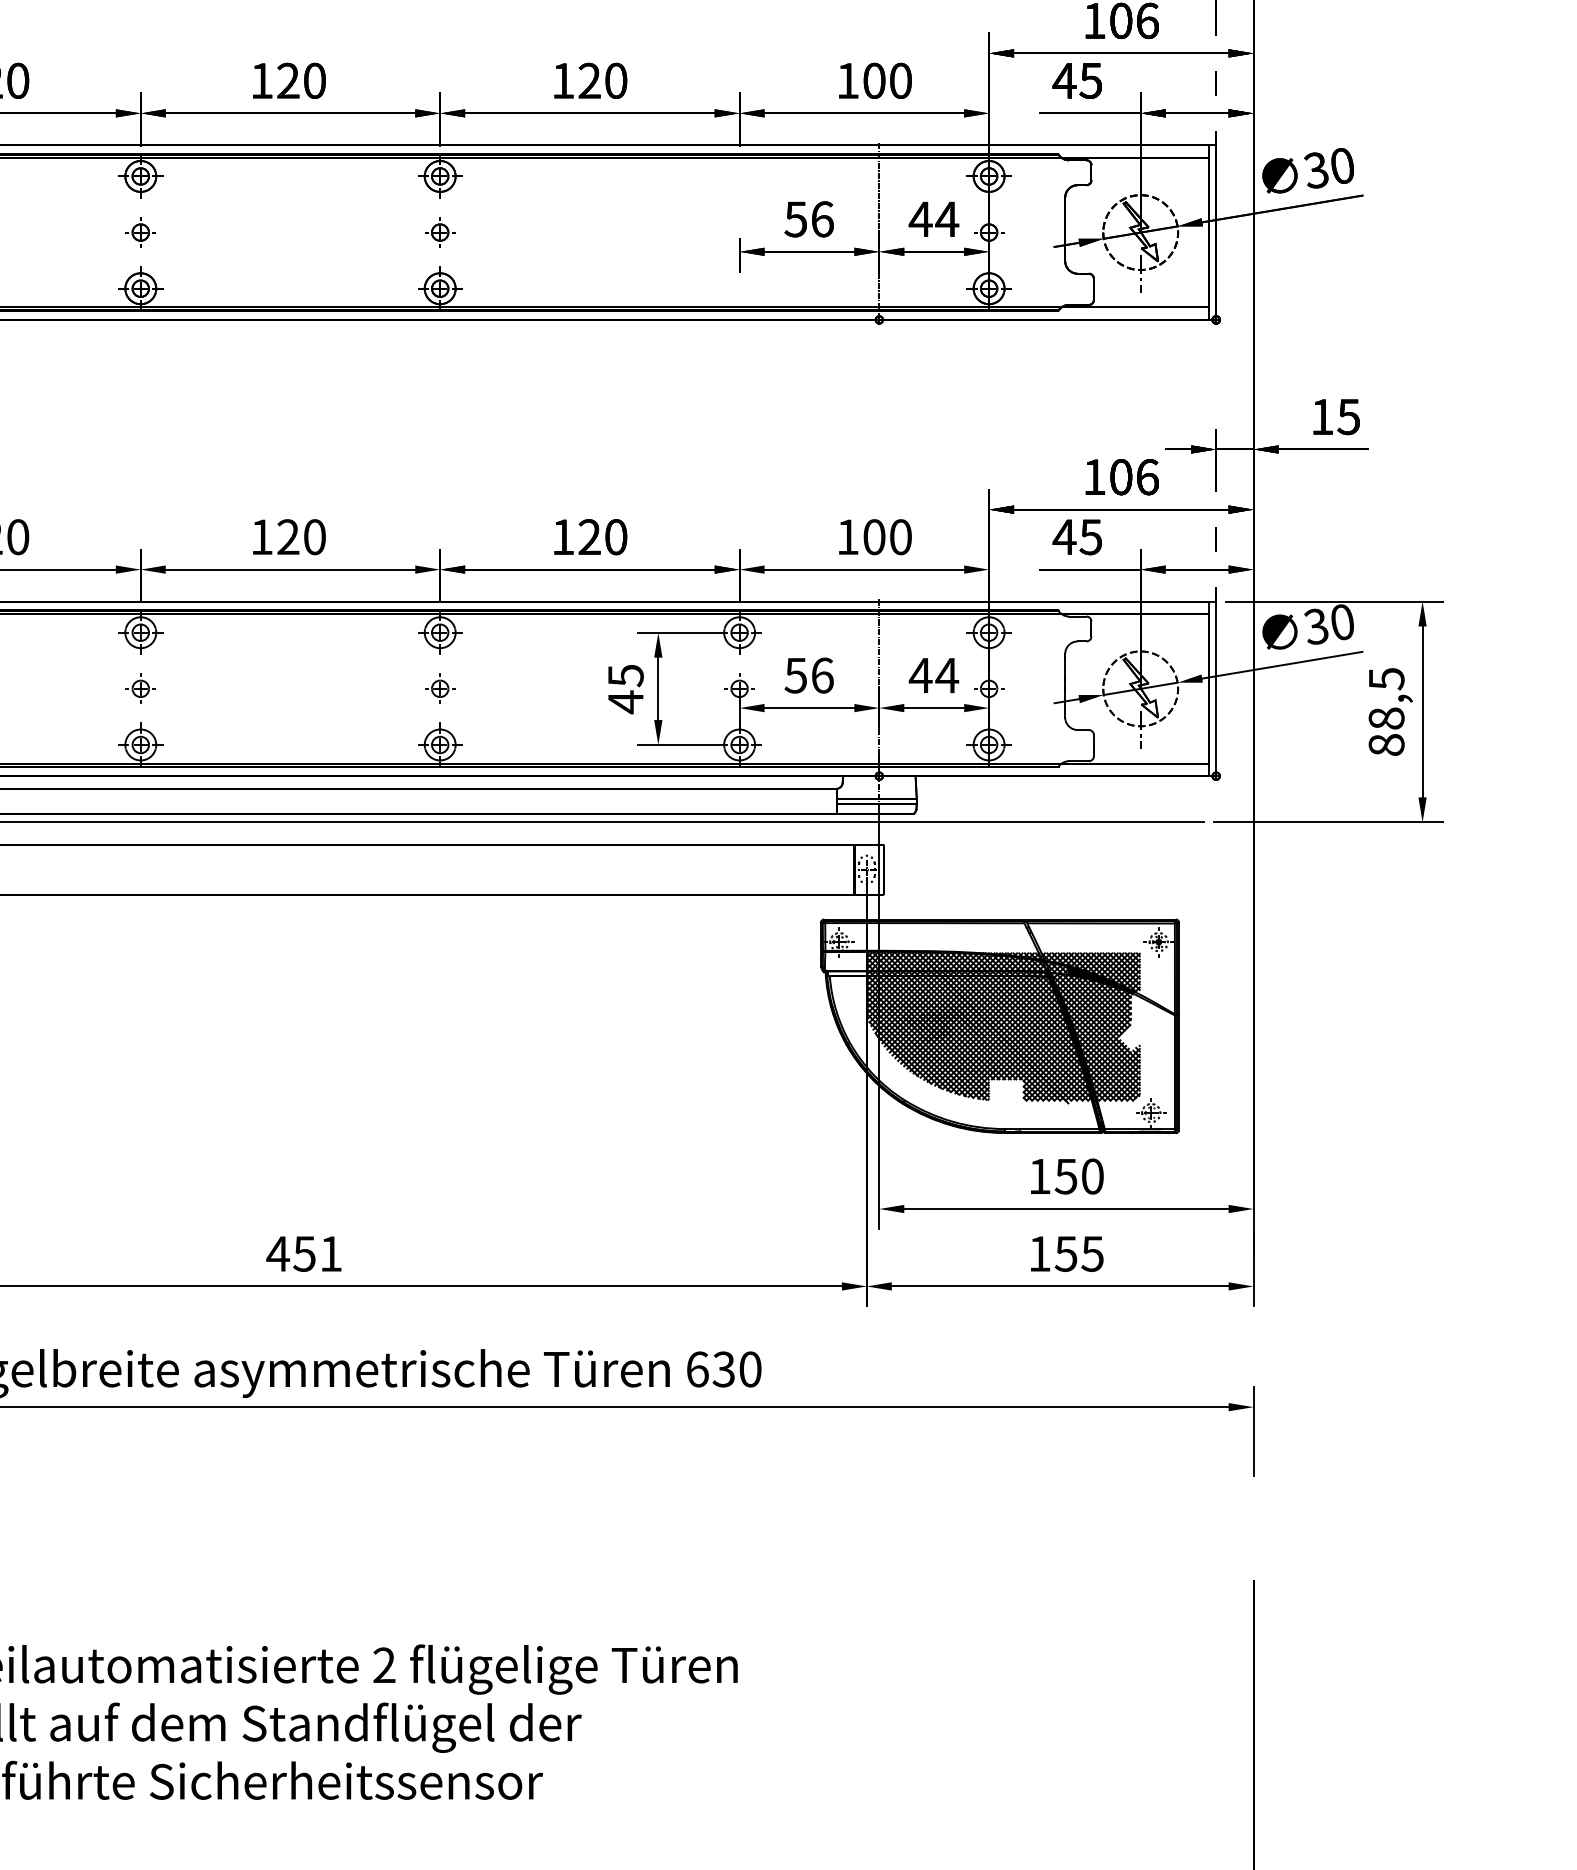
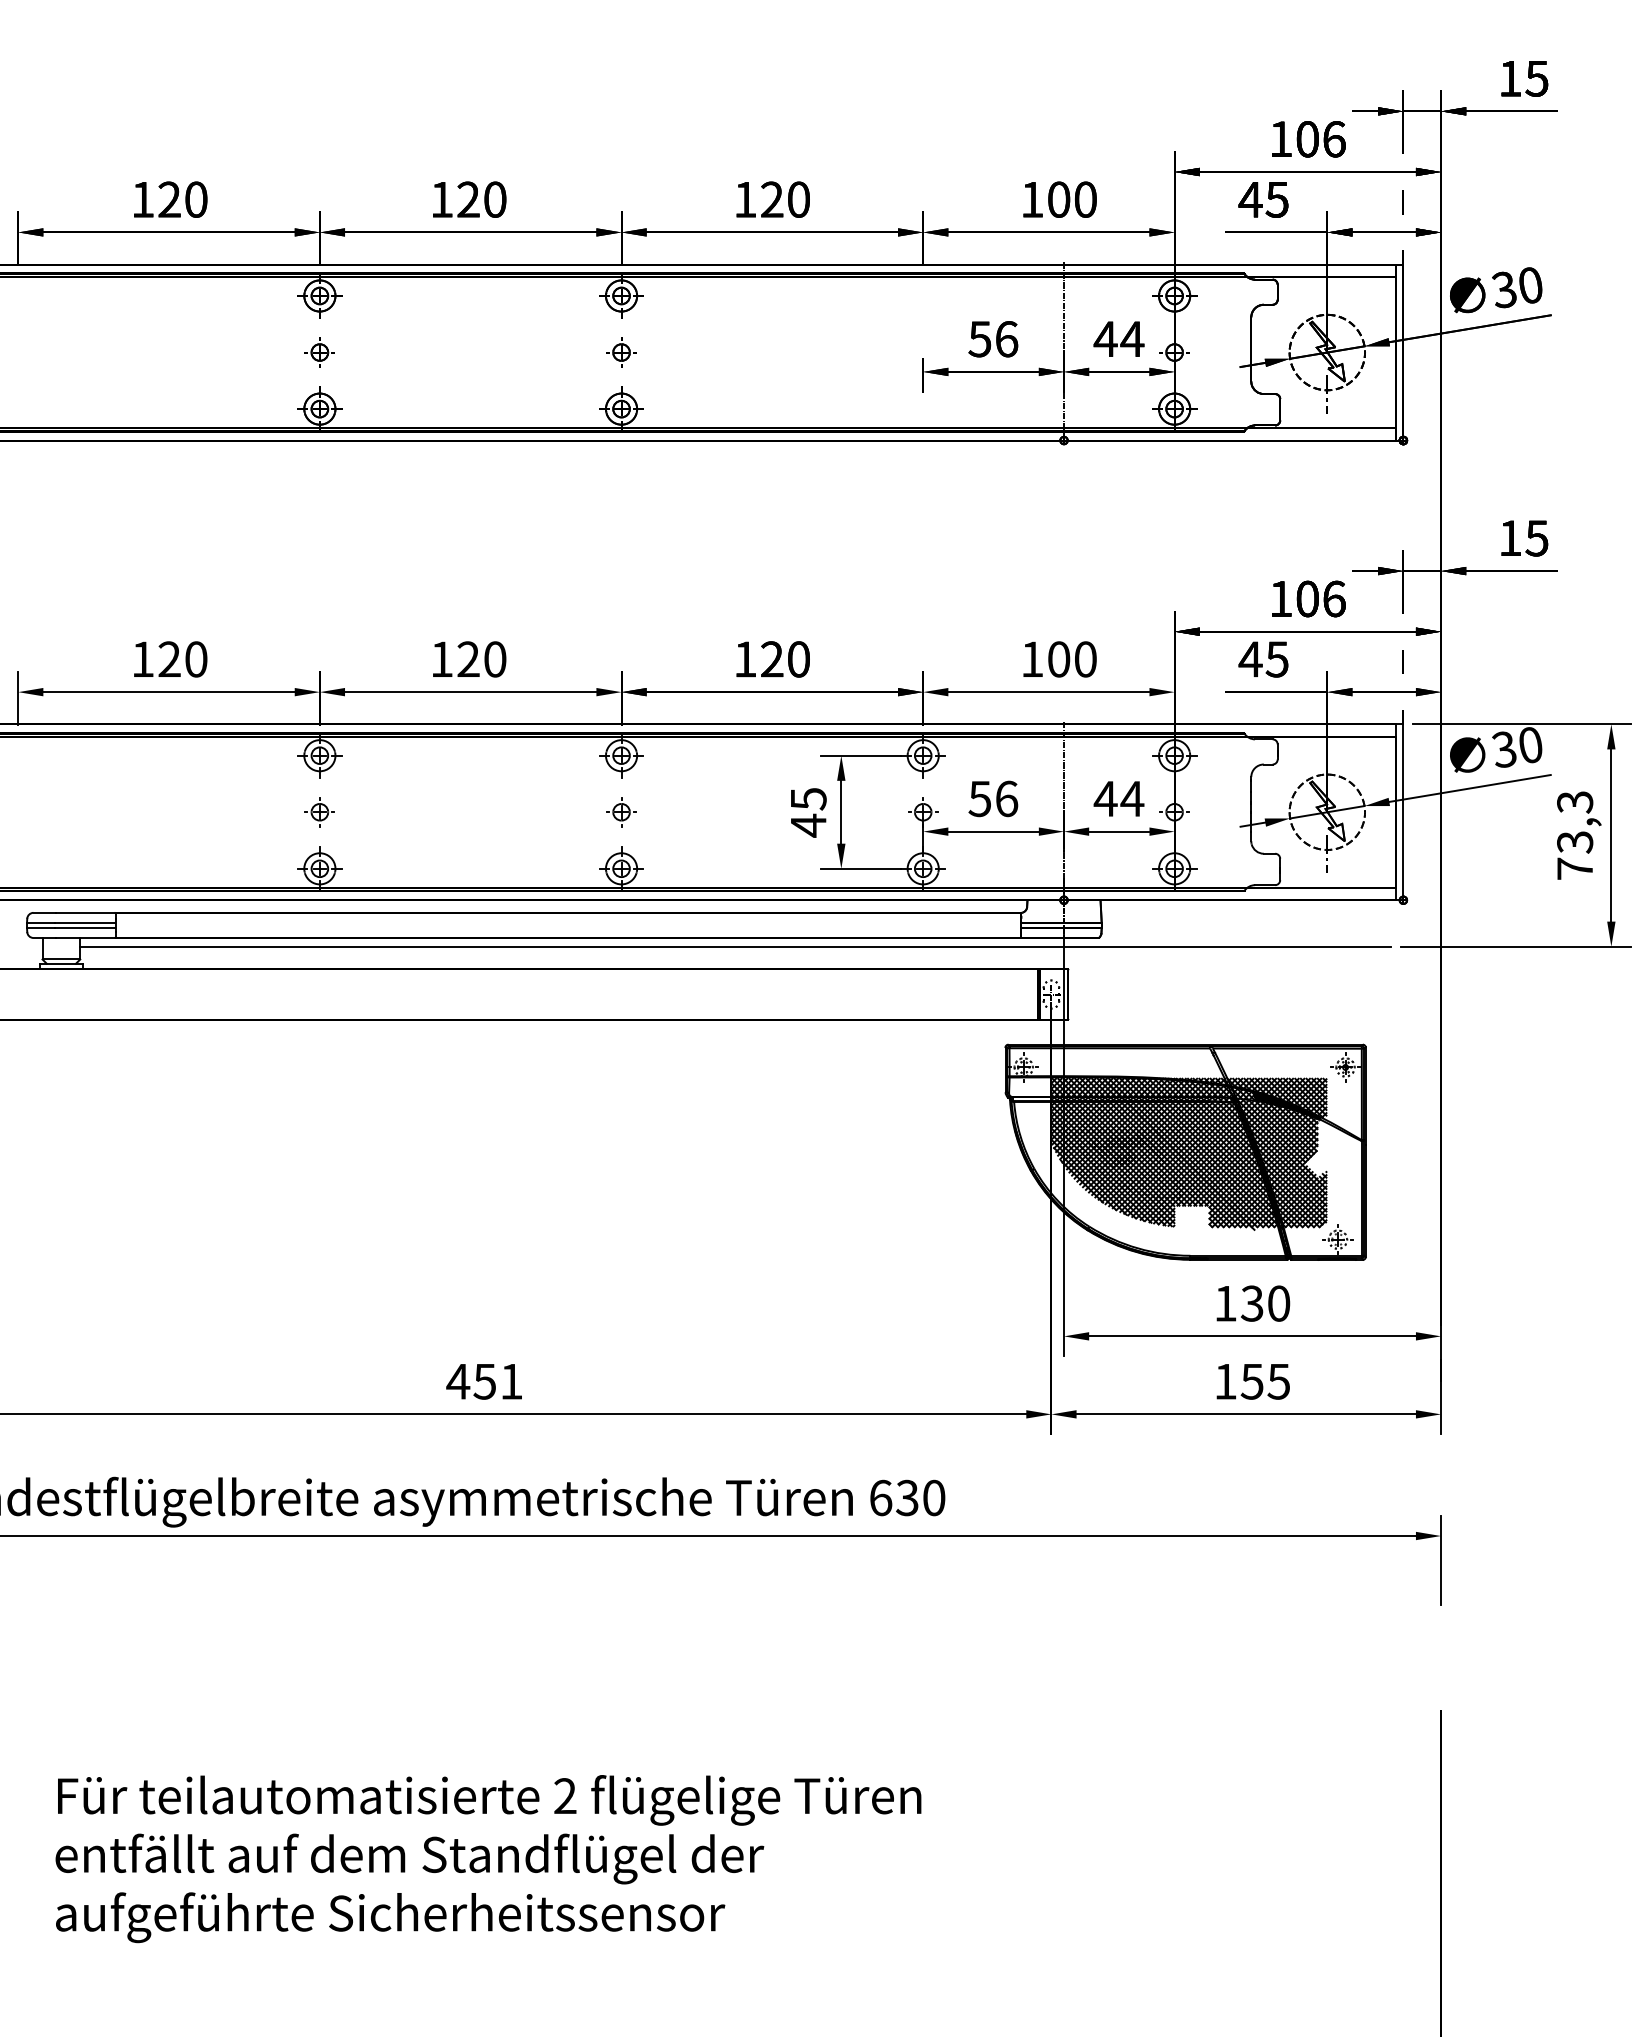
text: (1386, 711) -> (1575, 835), 88,5 -> 73,3
text: (1065, 1176) -> (1251, 1303), 150 -> 130

